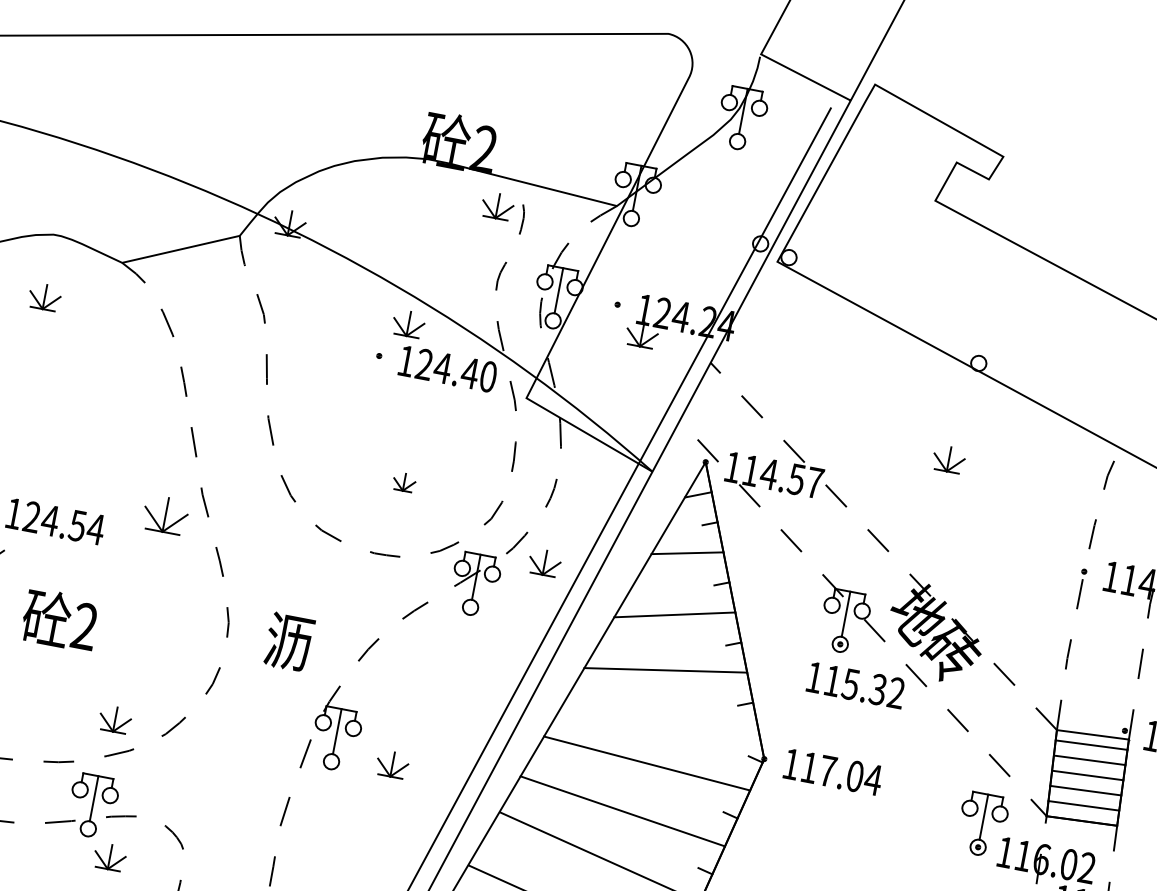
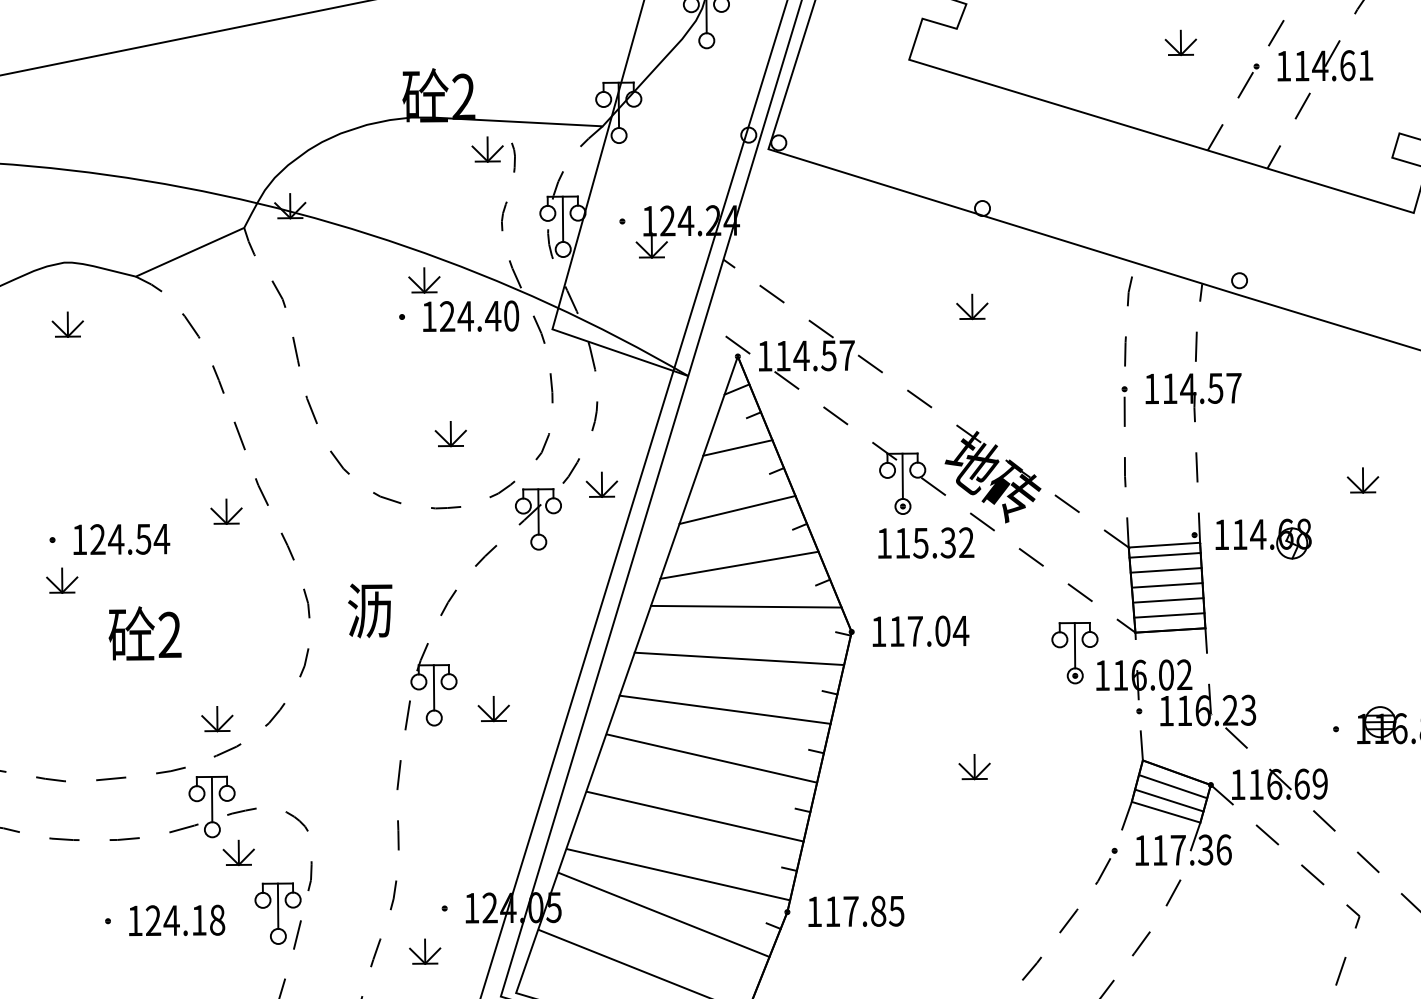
part: (404, 482) -> (450, 434), size x1.43
part: (165, 514) -> (226, 511), size x0.71
line: (663, 712) -> (745, 606), added

